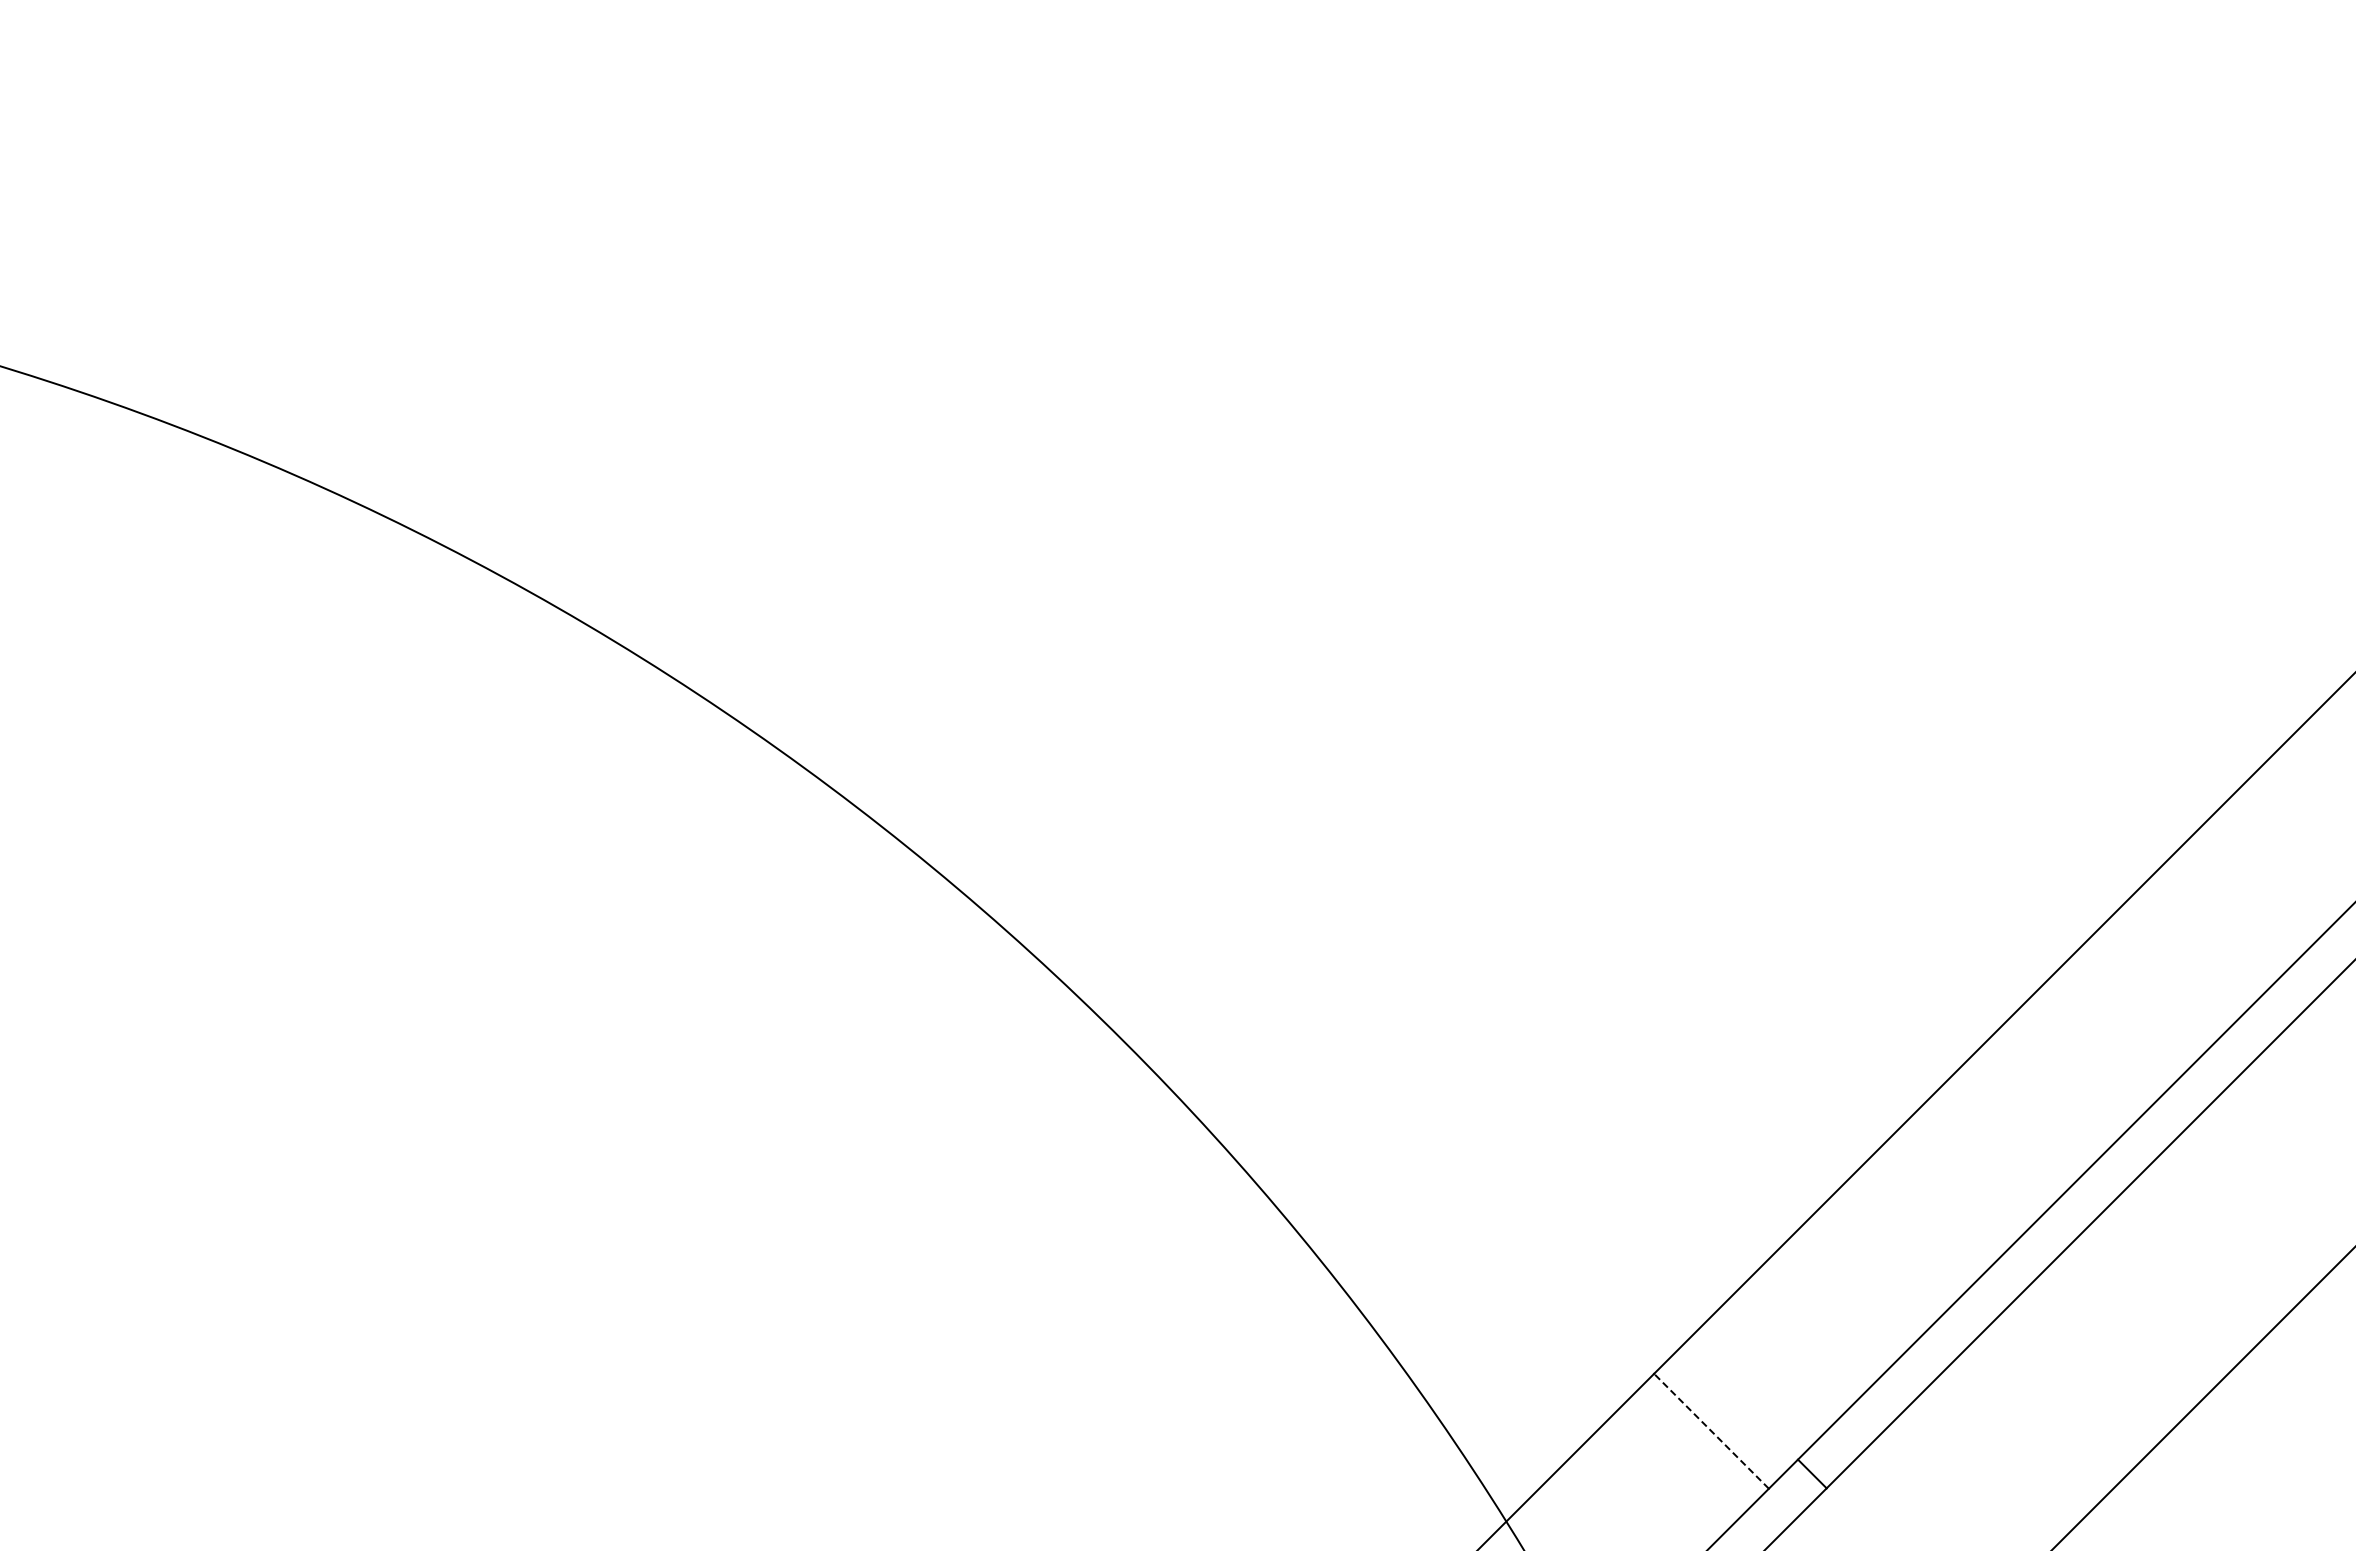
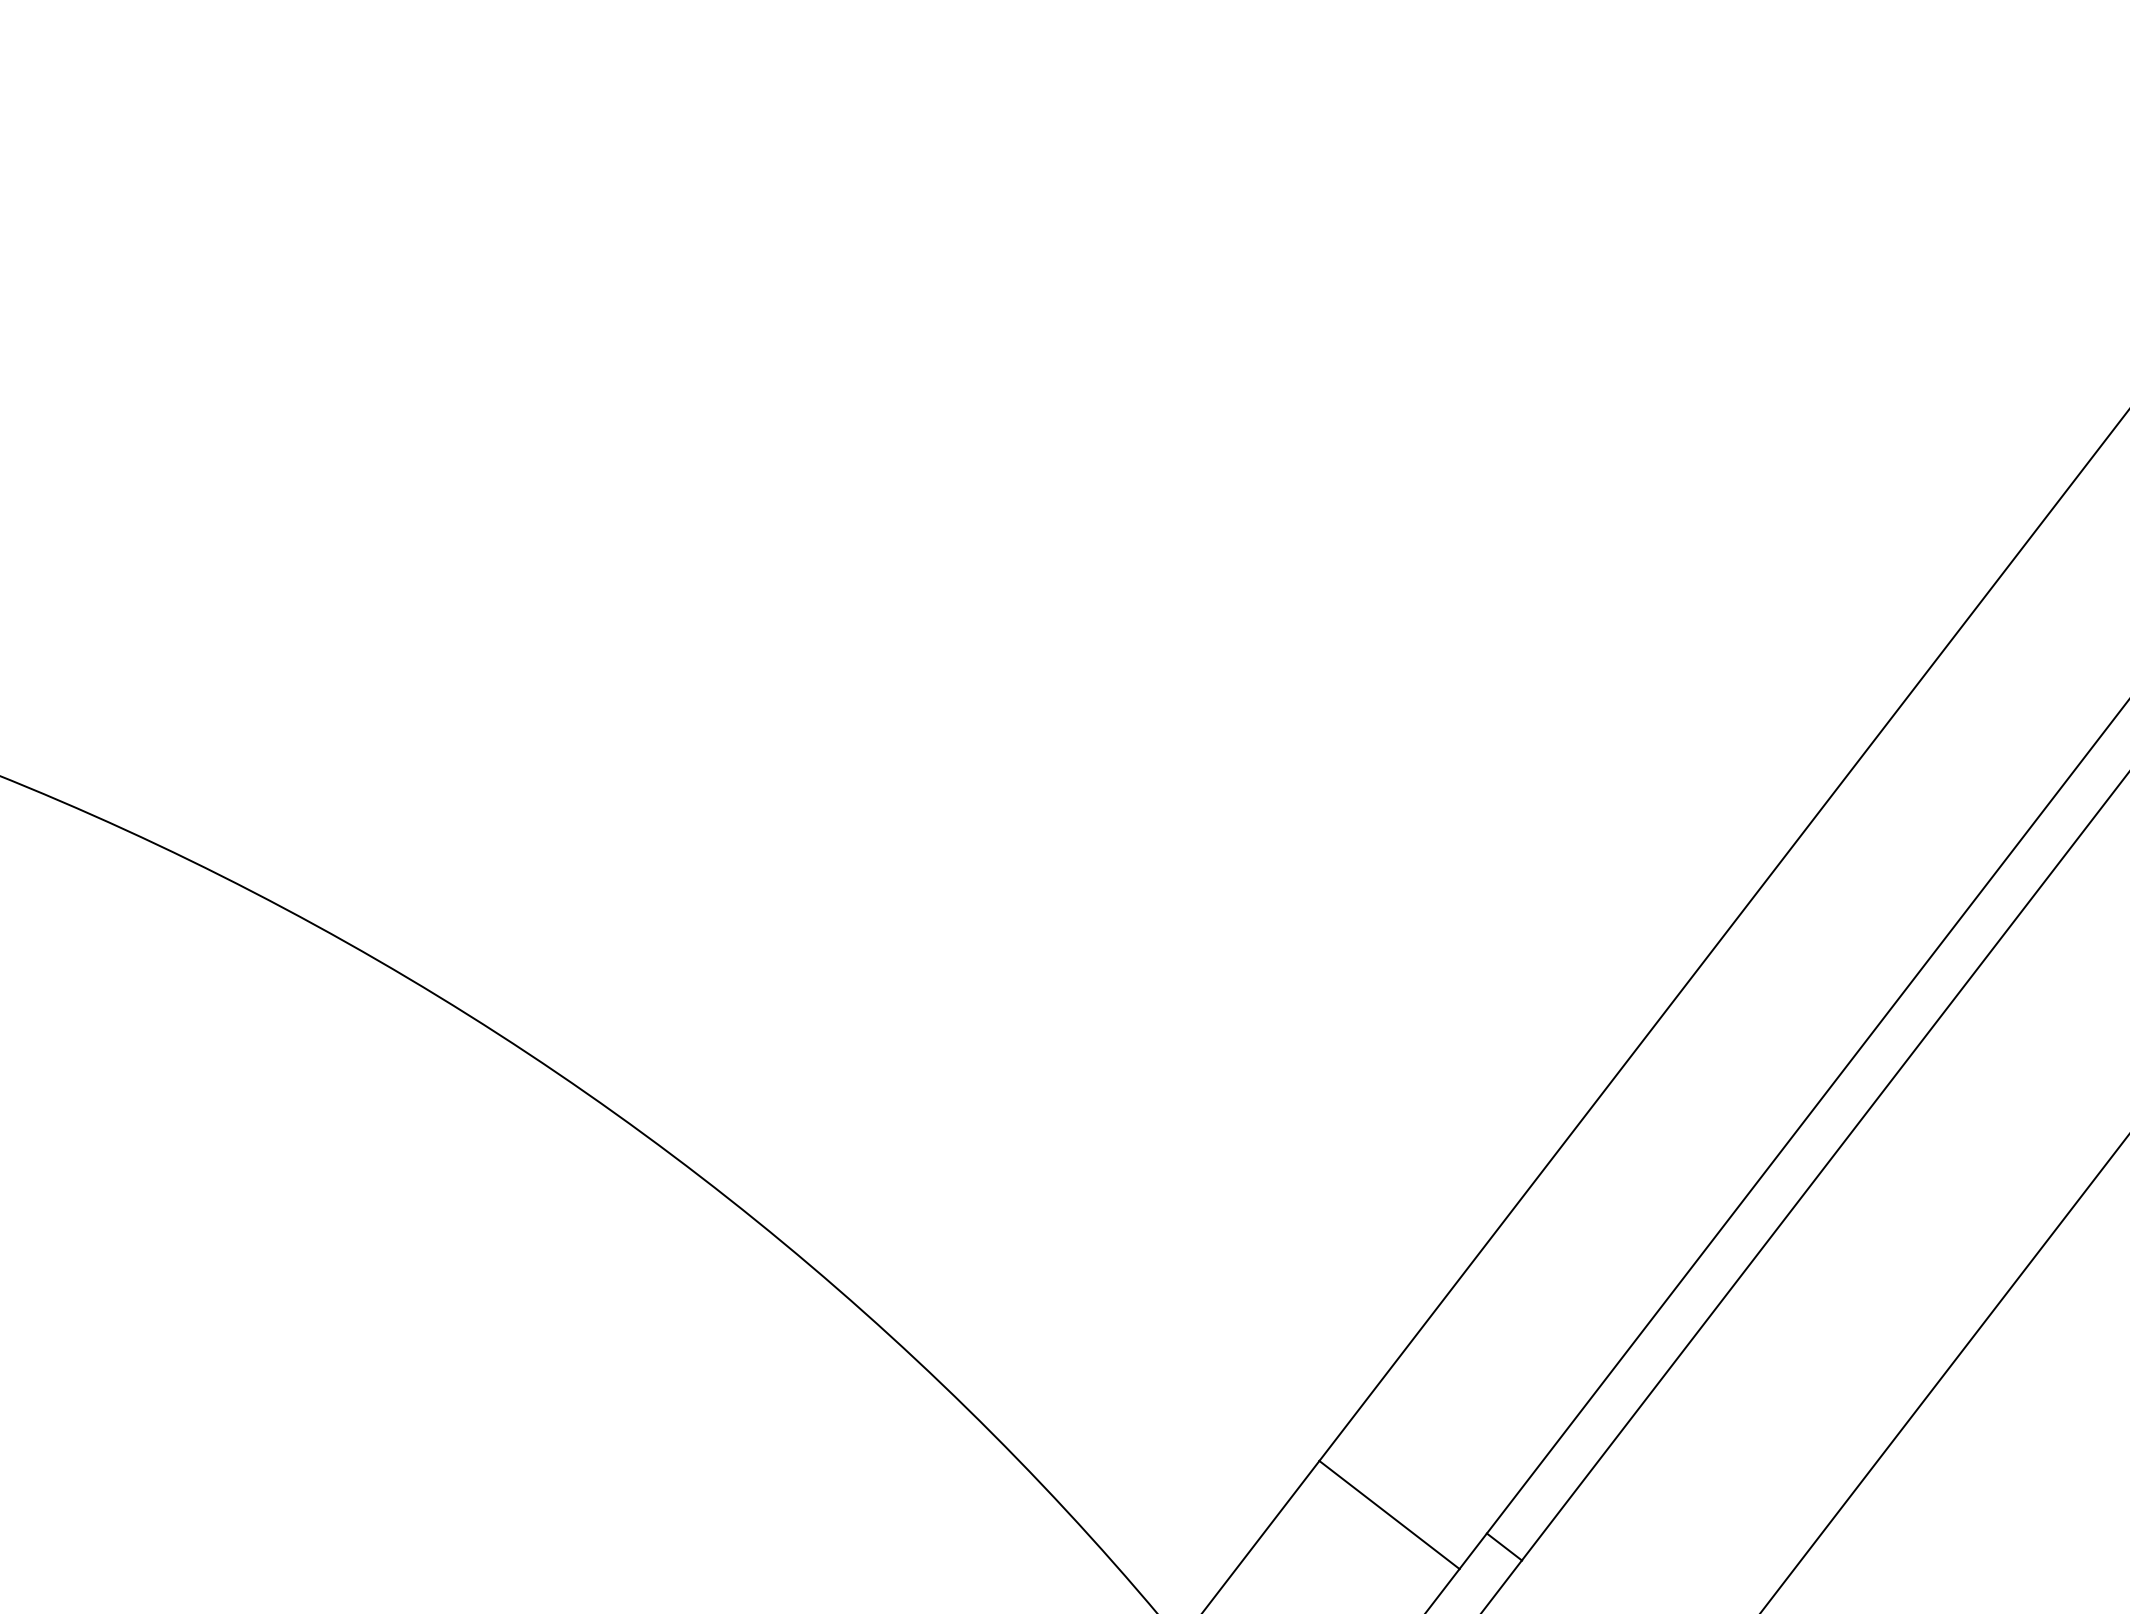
line: (1711, 1430) -> (1389, 1514), dashed -> solid

